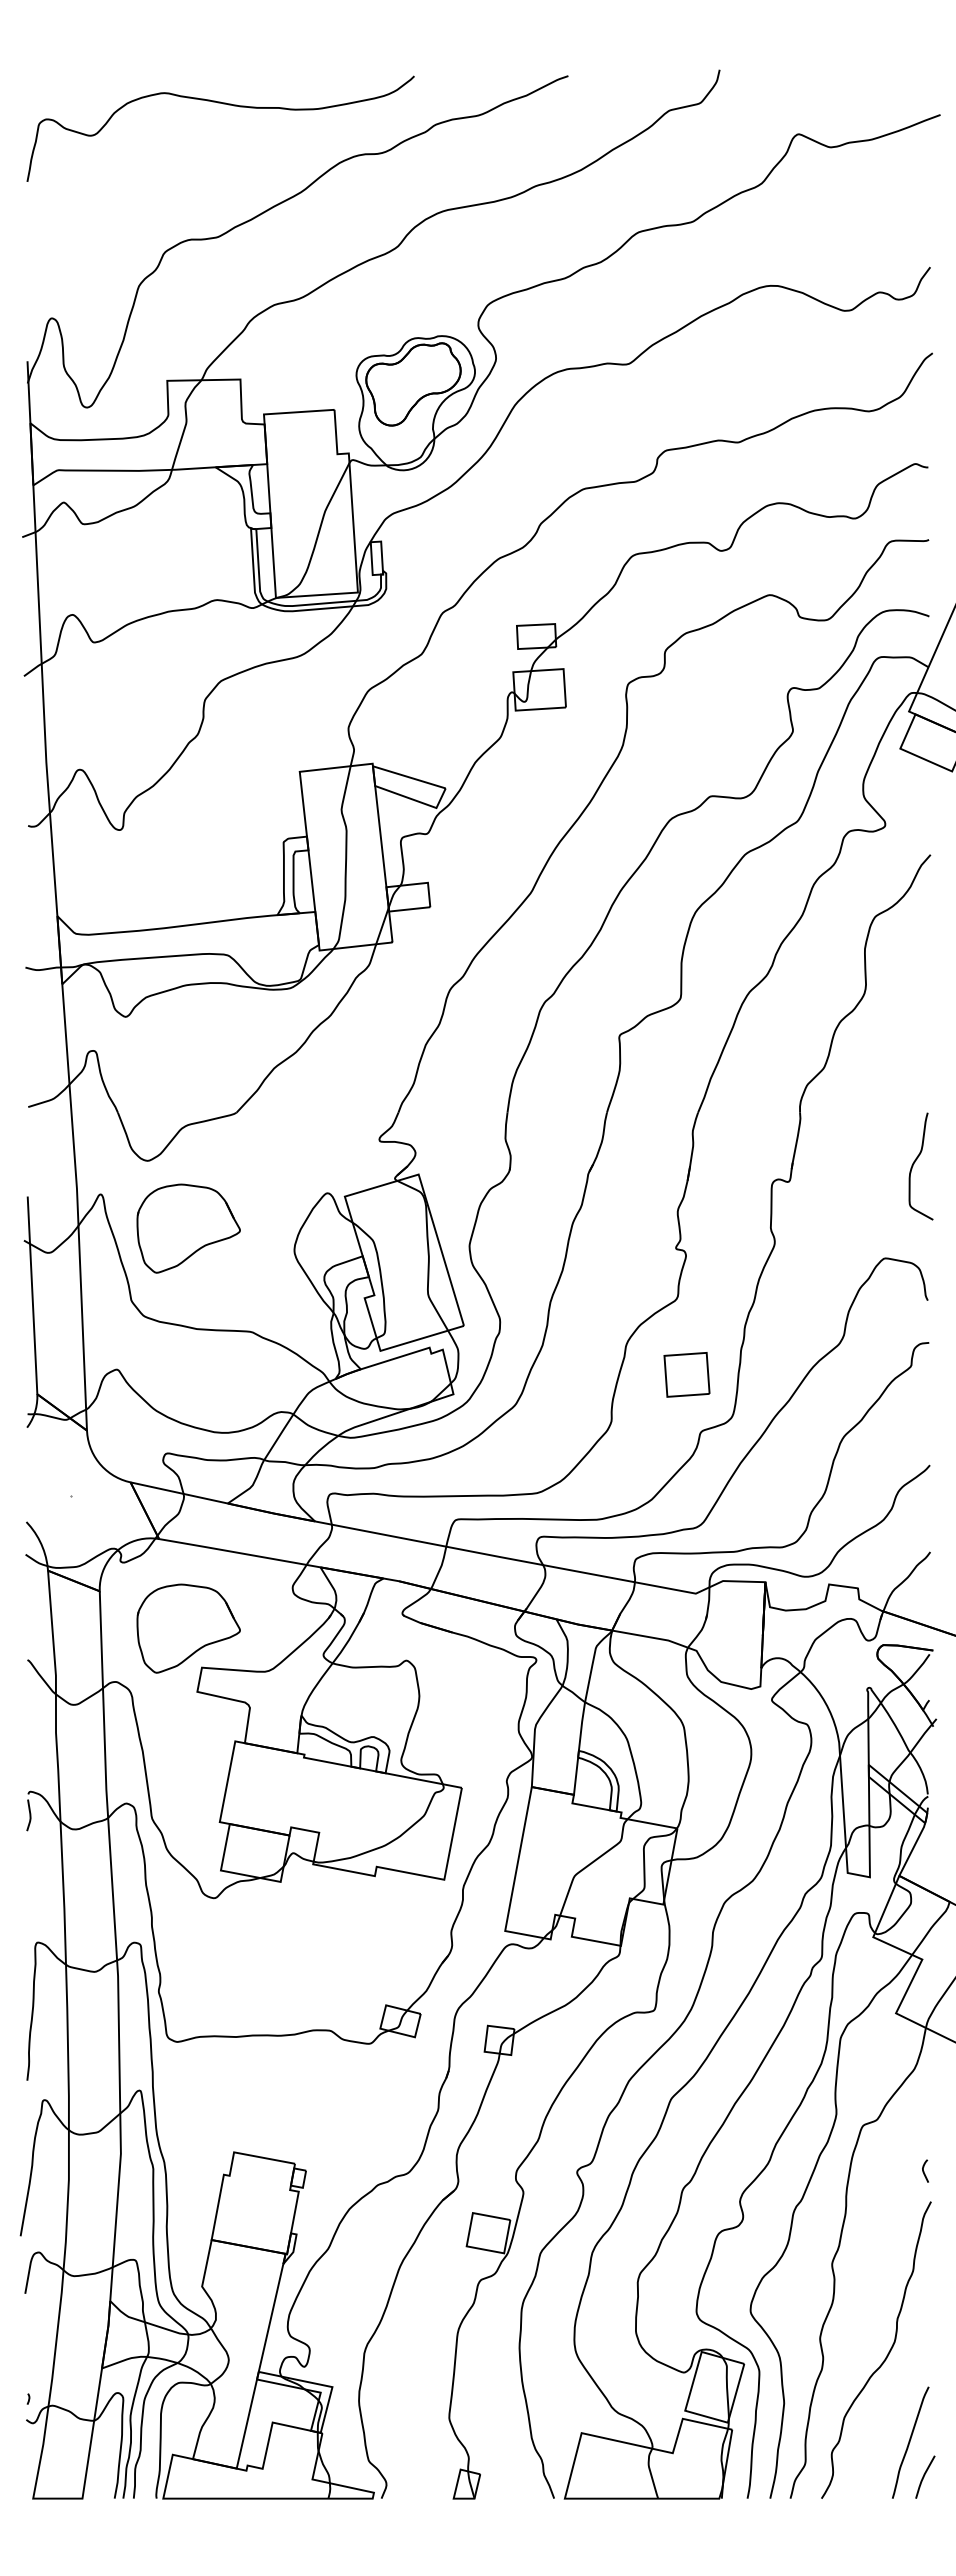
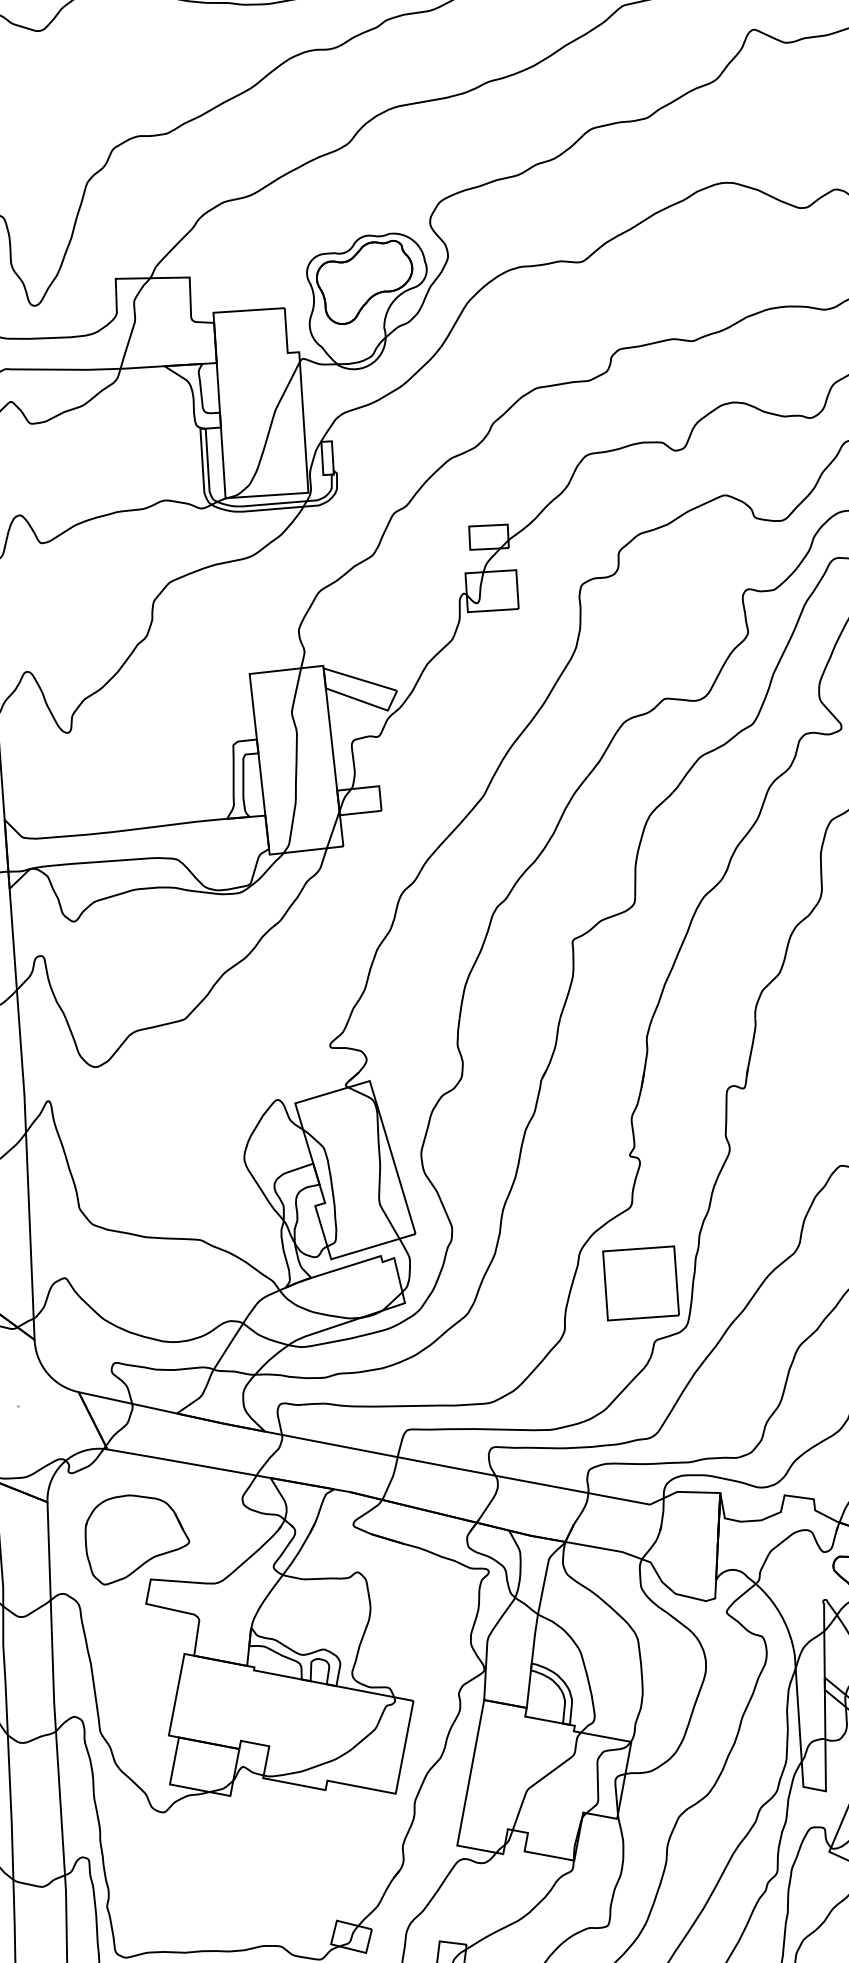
part: (188, 1228) -> (137, 1135), removed
part: (686, 1374) -> (640, 1283), size x1.67

